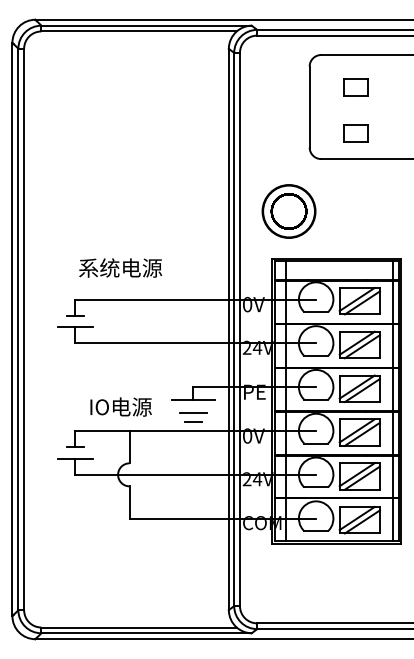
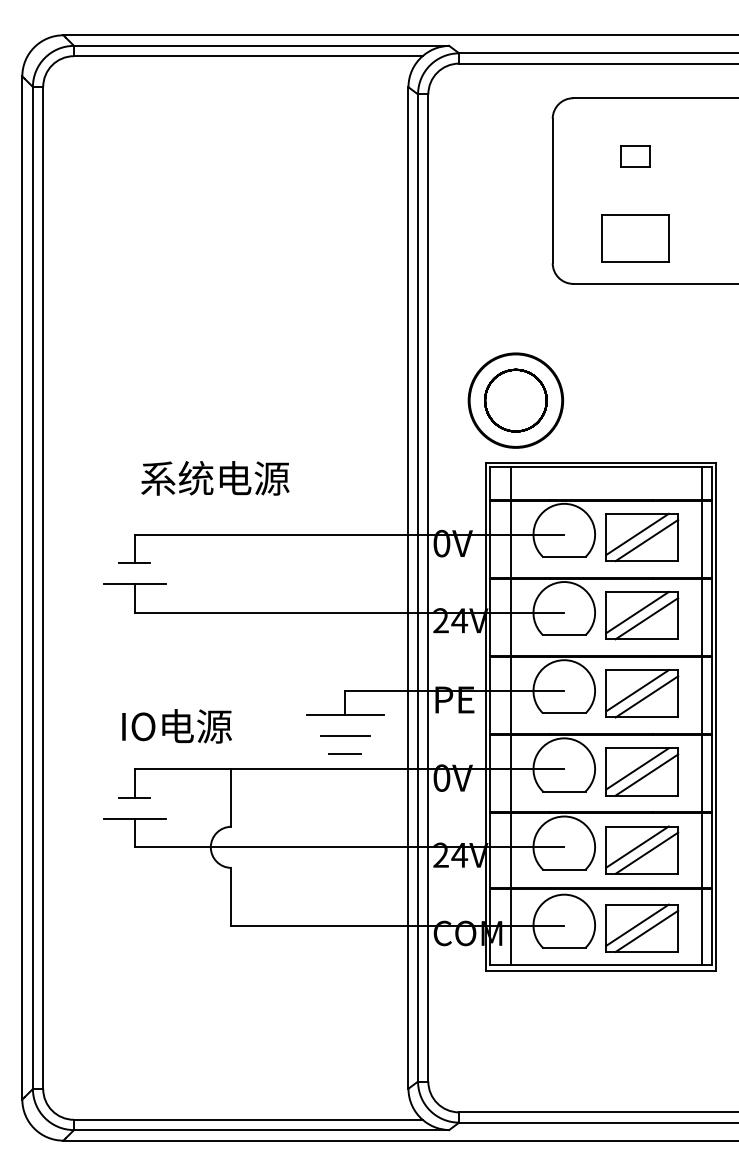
part: (355, 87) -> (634, 156), size x0.7
part: (355, 133) -> (634, 238), size x1.6
part: (288, 211) -> (514, 400), moved
text: (120, 406) -> (175, 725), moved

